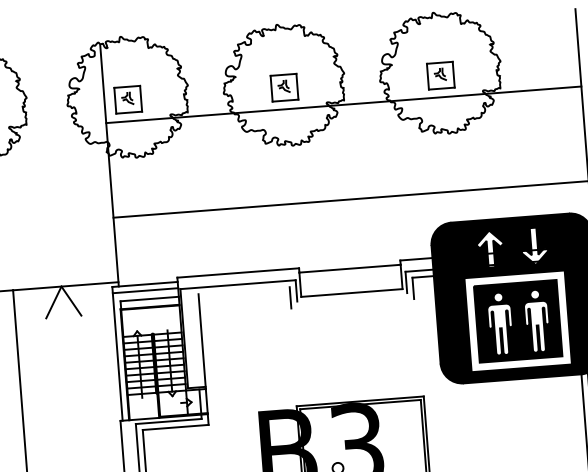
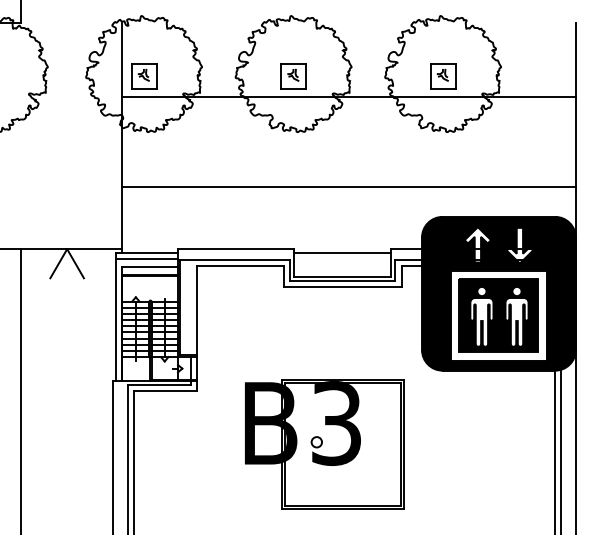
line: (244, 290) -> (240, 266), added
line: (351, 297) -> (342, 280), added
line: (352, 303) -> (342, 286), added

